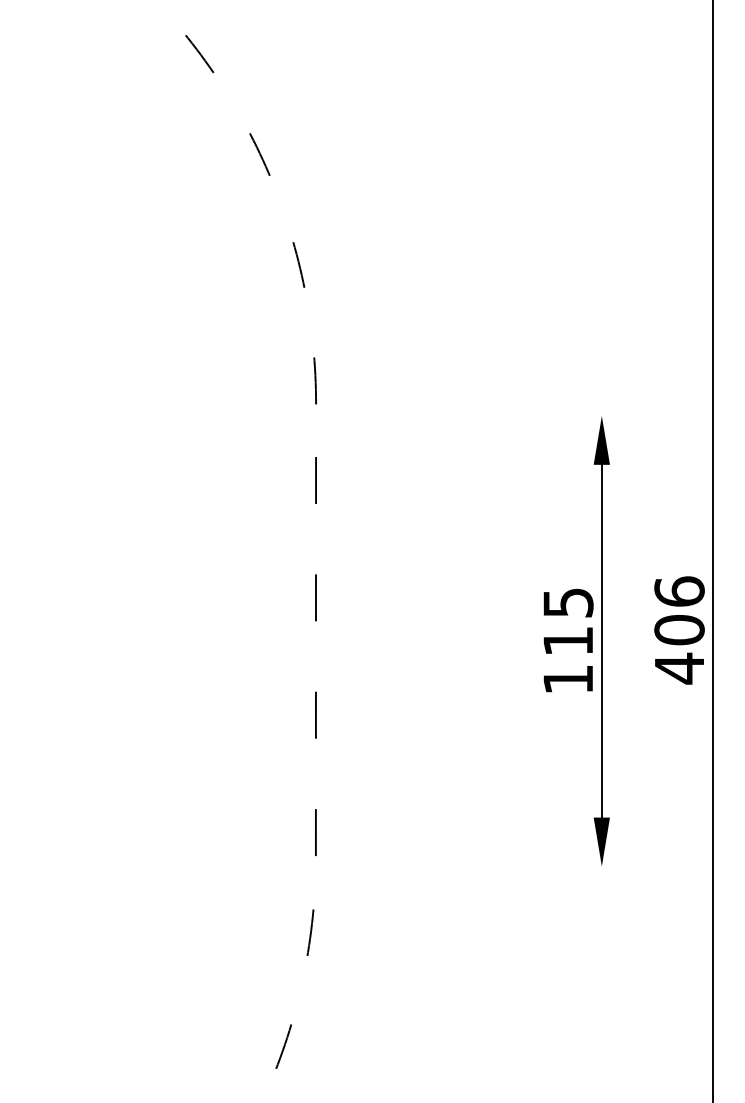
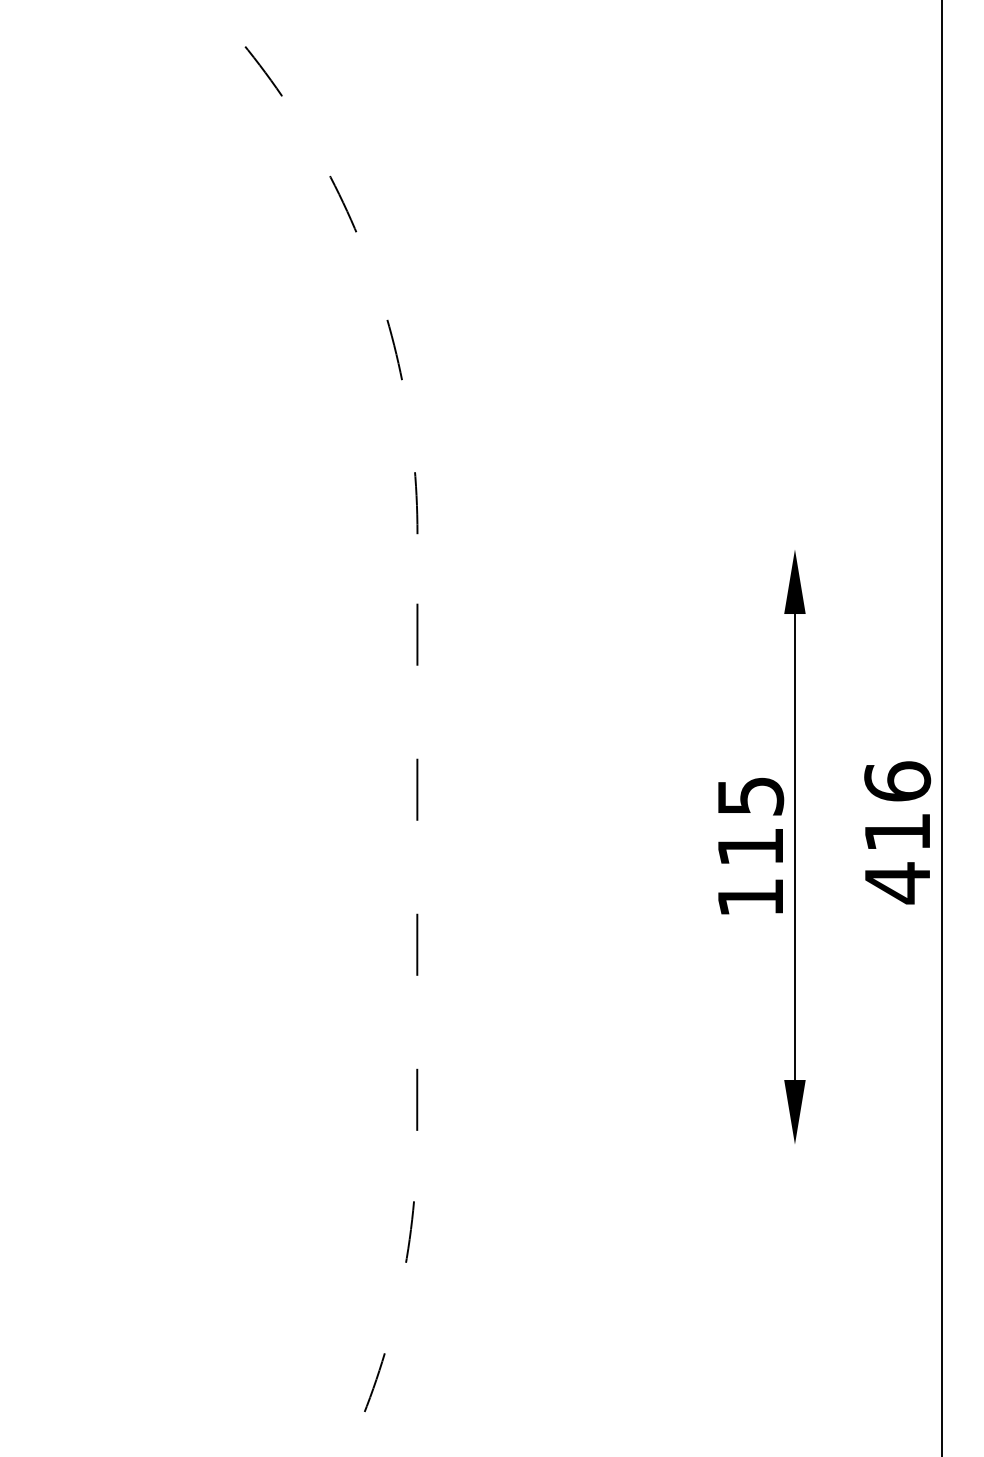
text: (679, 630) -> (897, 832), 406 -> 416

